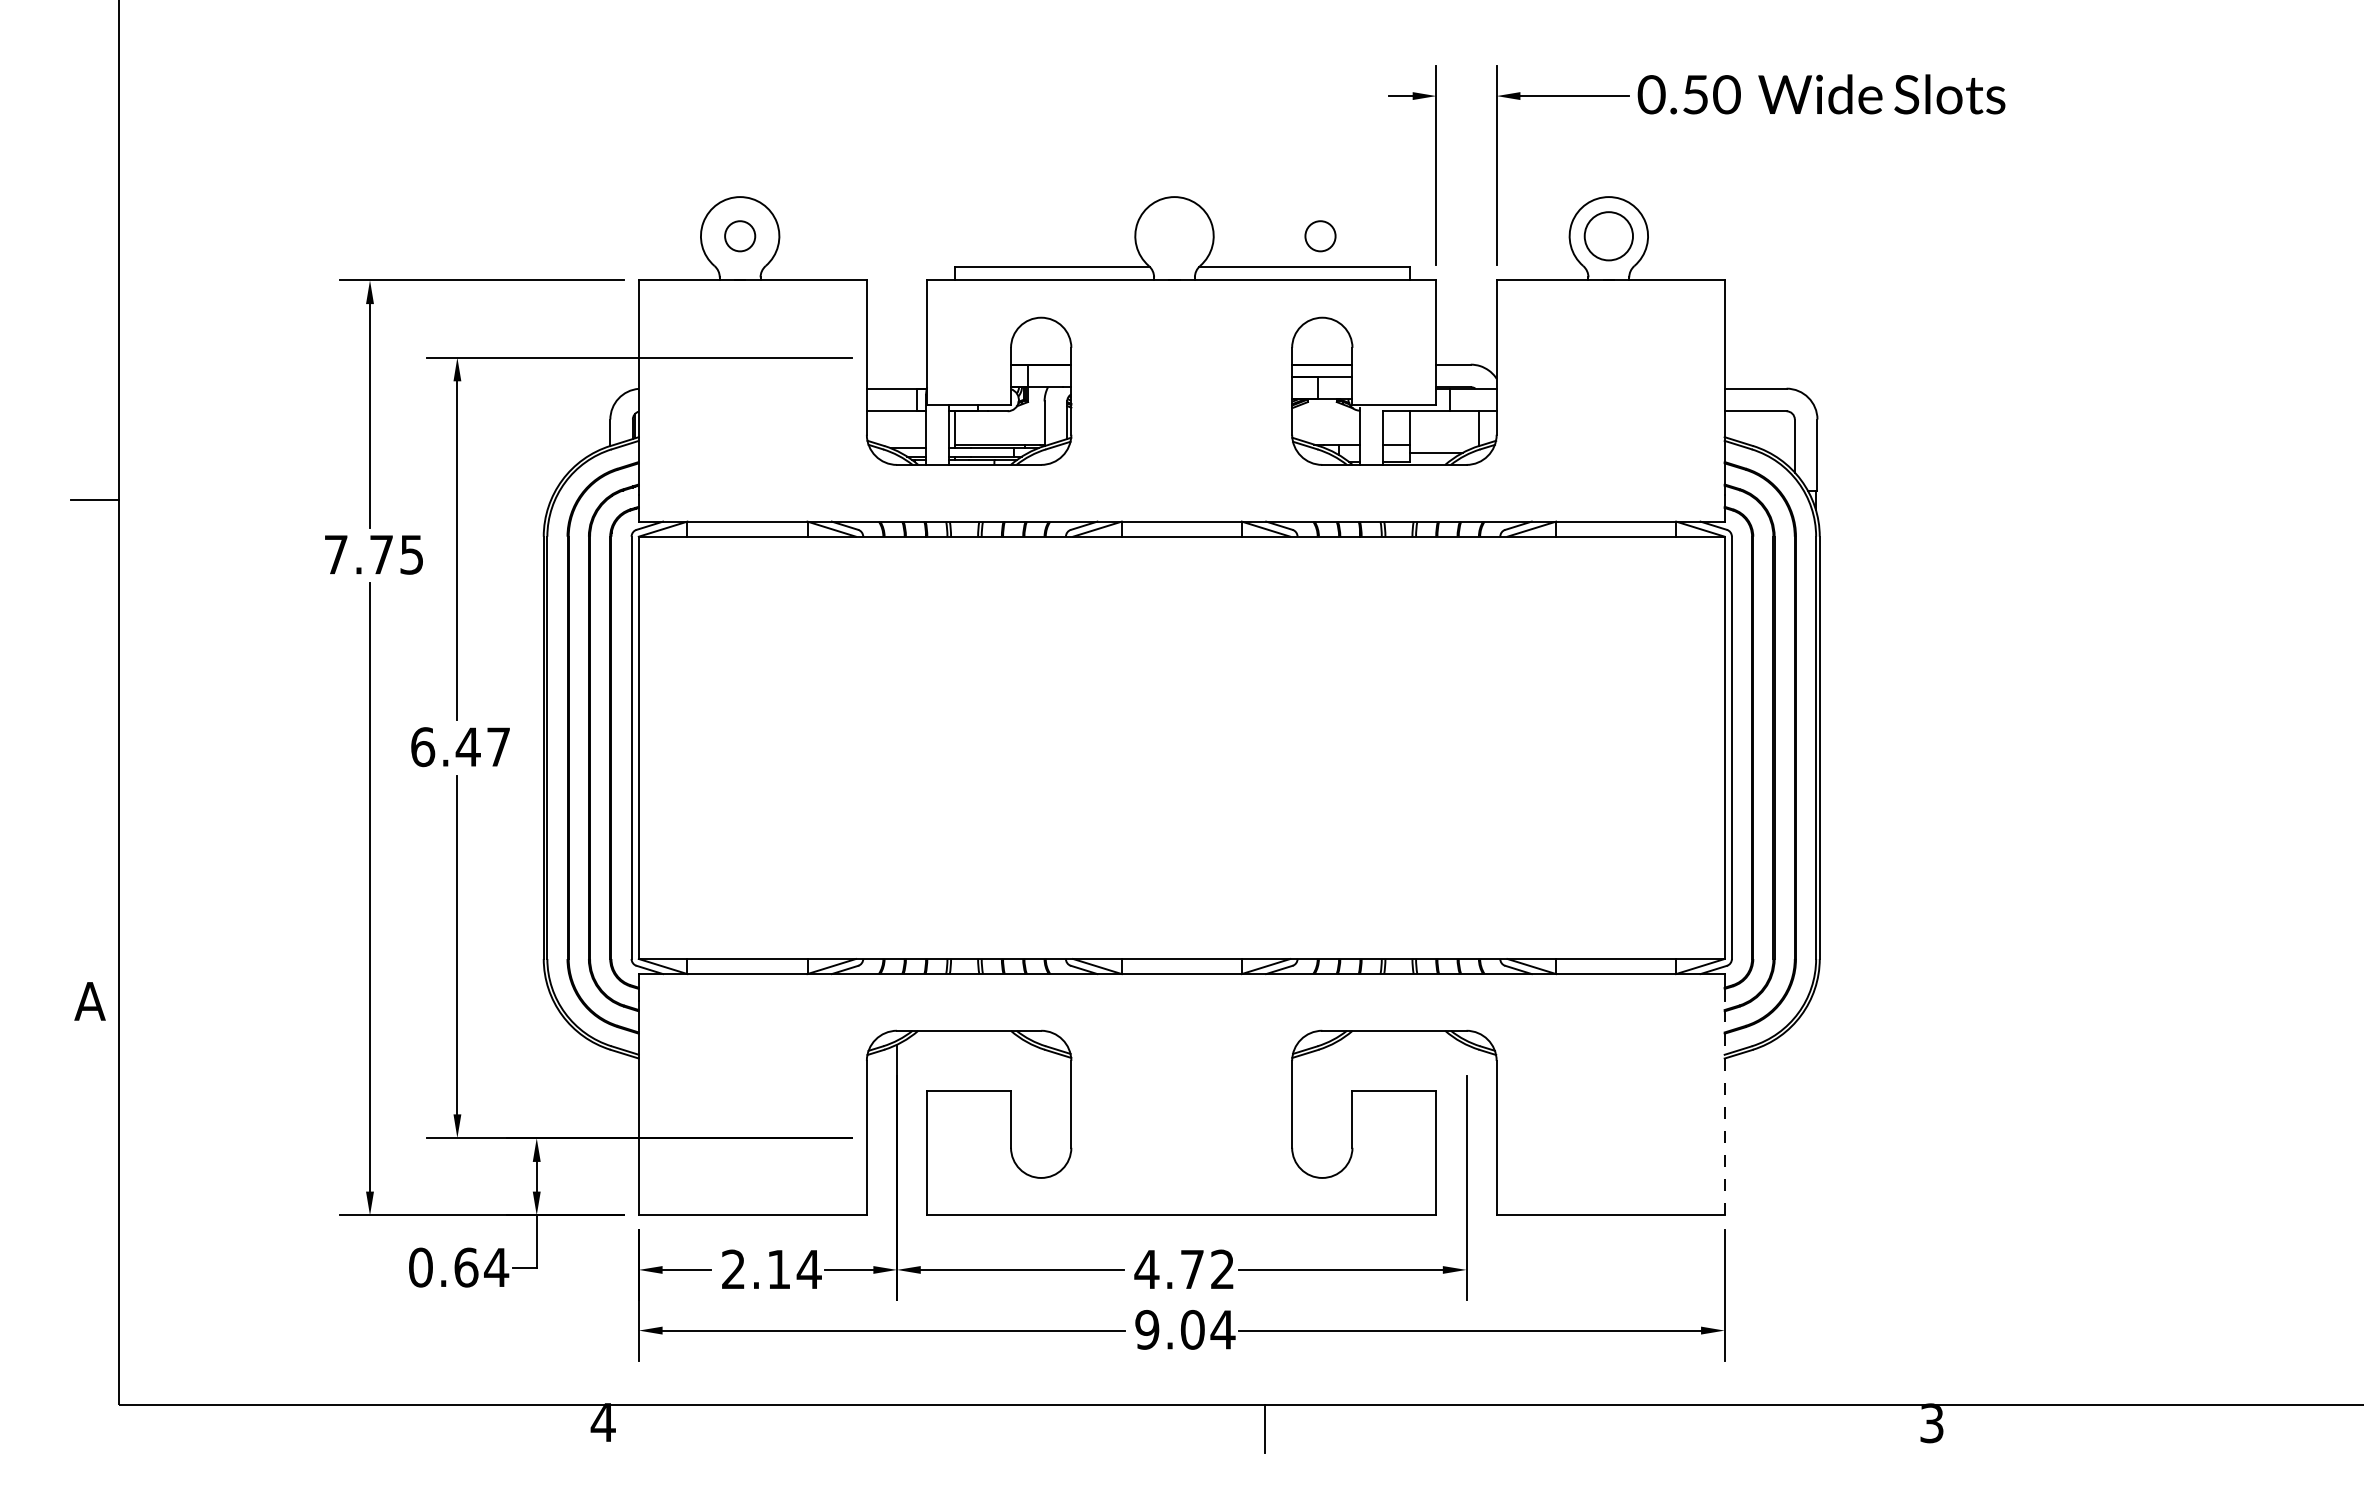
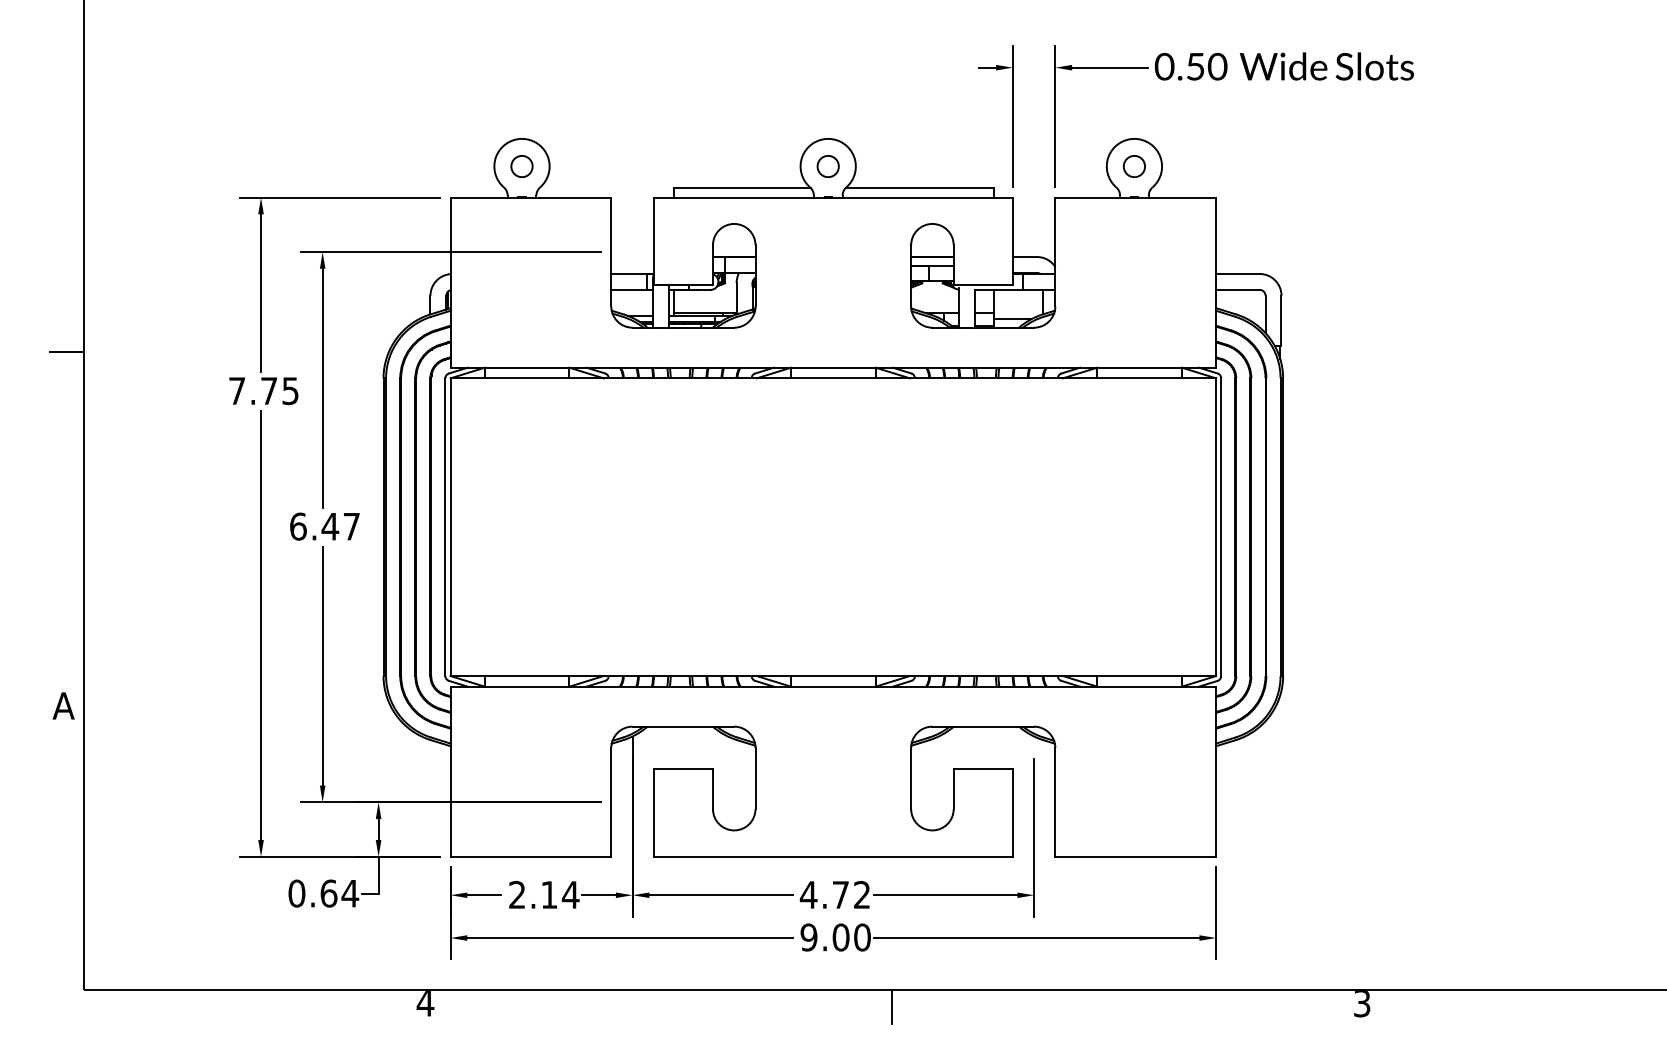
circle: (1320, 236) -> (828, 166), moved
circle: (1608, 236) -> (1134, 166), size x0.62
line: (1724, 1107) -> (1215, 780), dashed -> solid
text: (1222, 1329) -> (862, 937), 9.04 -> 9.00

